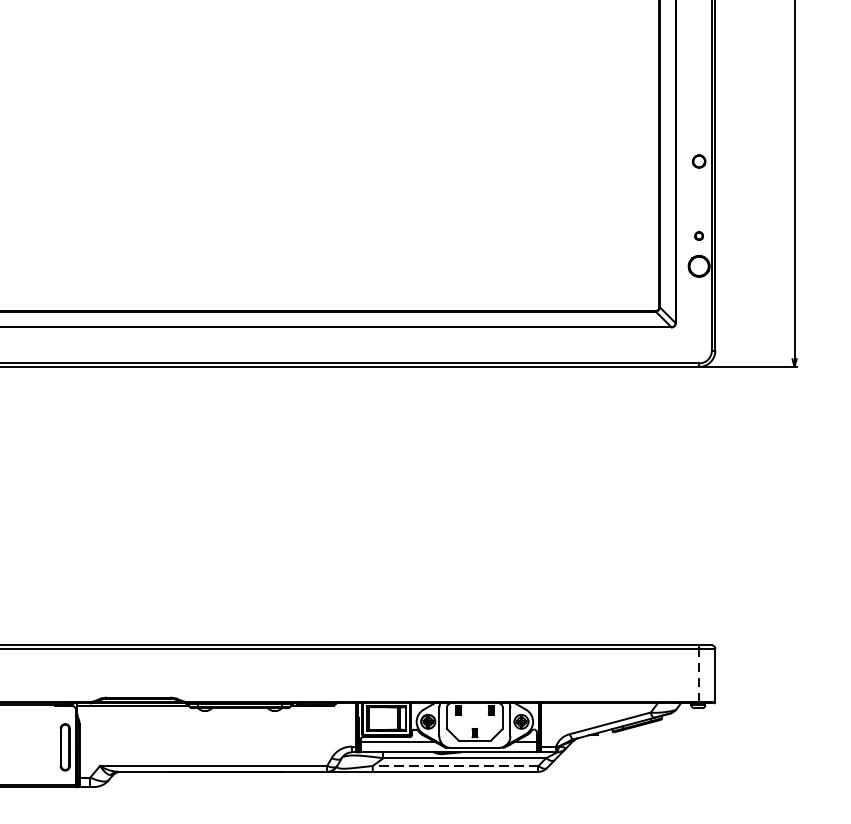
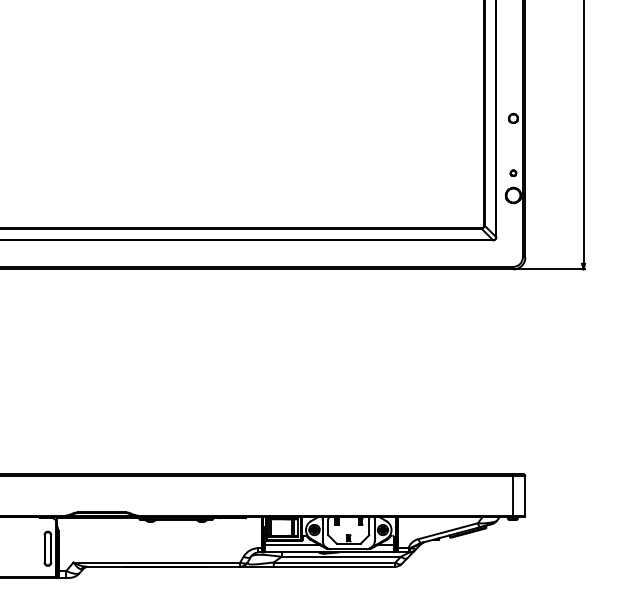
line: (699, 676) -> (513, 496), dashed -> solid
line: (455, 766) -> (334, 562), dashed -> solid

